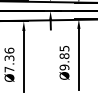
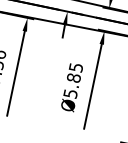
text: (64, 67) -> (70, 93), Ø9.85 -> Ø5.85

